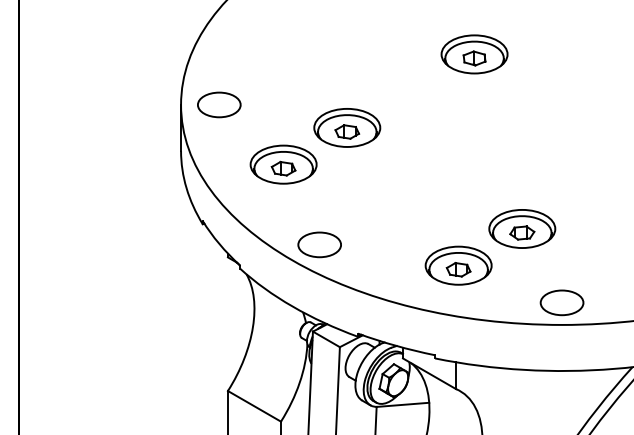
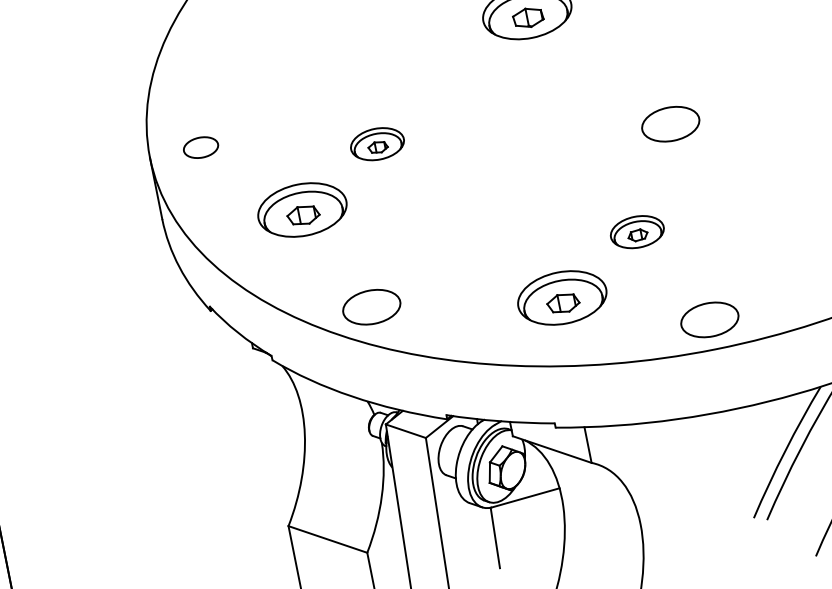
part: (219, 104) -> (201, 146), size x0.6
part: (347, 127) -> (377, 143), size x0.6
part: (561, 155) -> (669, 123), added
part: (522, 228) -> (637, 231), size x0.6

